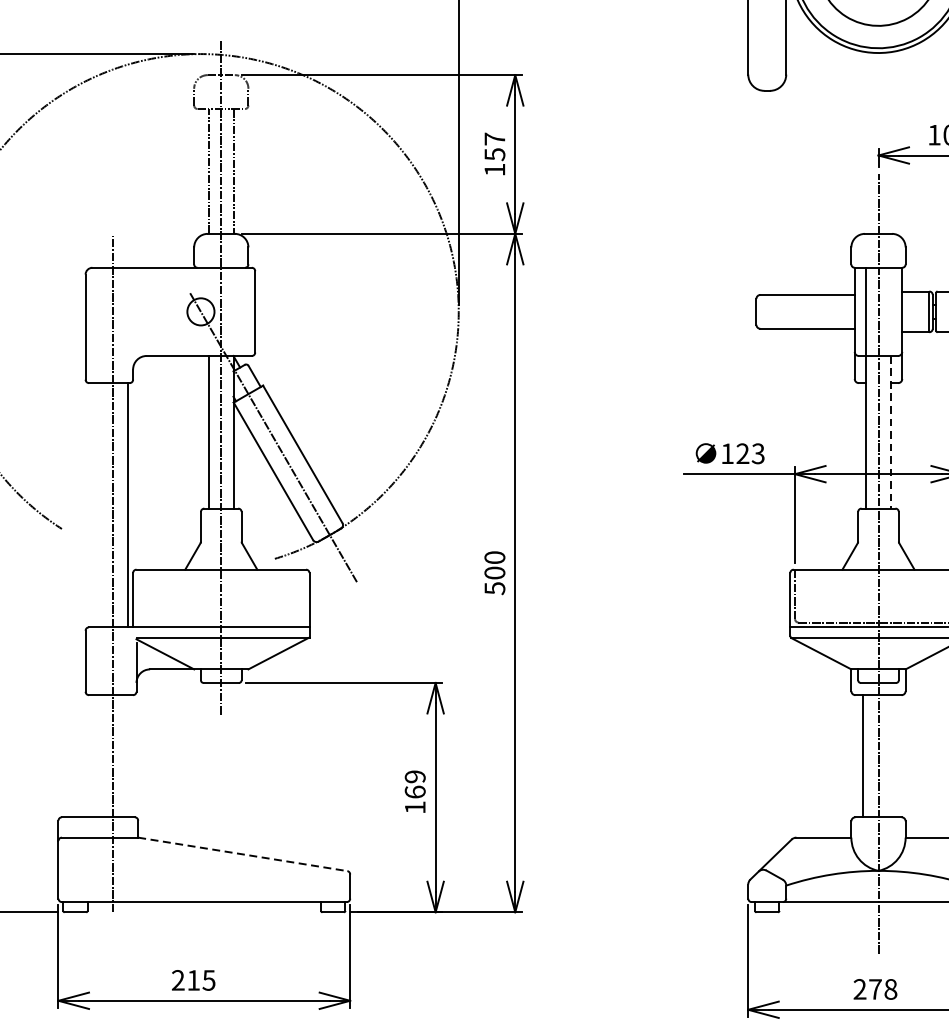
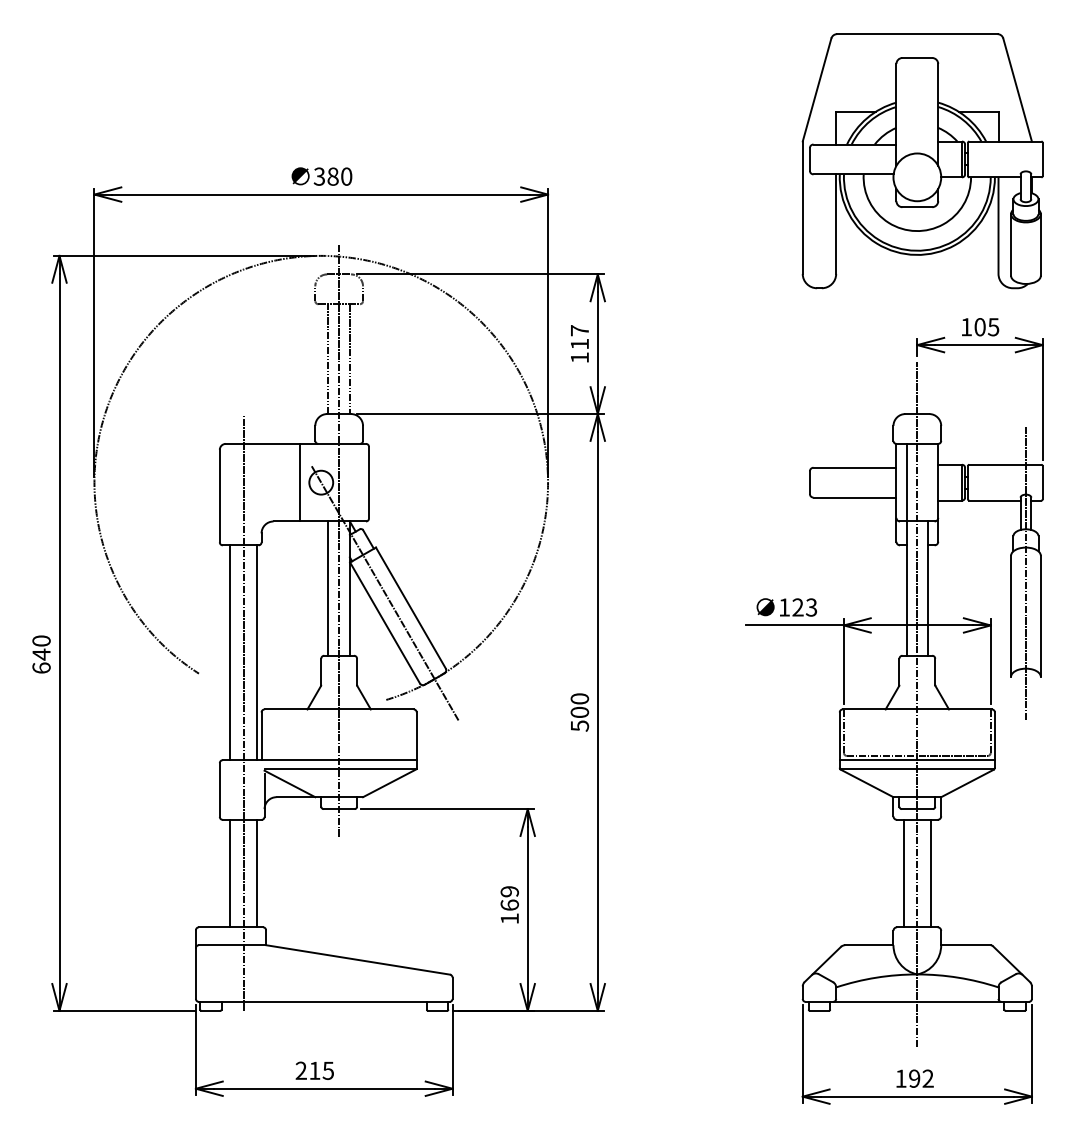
text: (495, 154) -> (580, 344), 157 -> 117
line: (177, 311) -> (300, 482), added
line: (891, 433) -> (928, 589), dashed -> solid
line: (97, 504) -> (230, 652), added
line: (97, 756) -> (230, 873), added
line: (128, 756) -> (257, 873), added
line: (893, 756) -> (930, 873), added
line: (243, 855) -> (358, 960), dashed -> solid
text: (875, 989) -> (914, 1078), 278 -> 192

